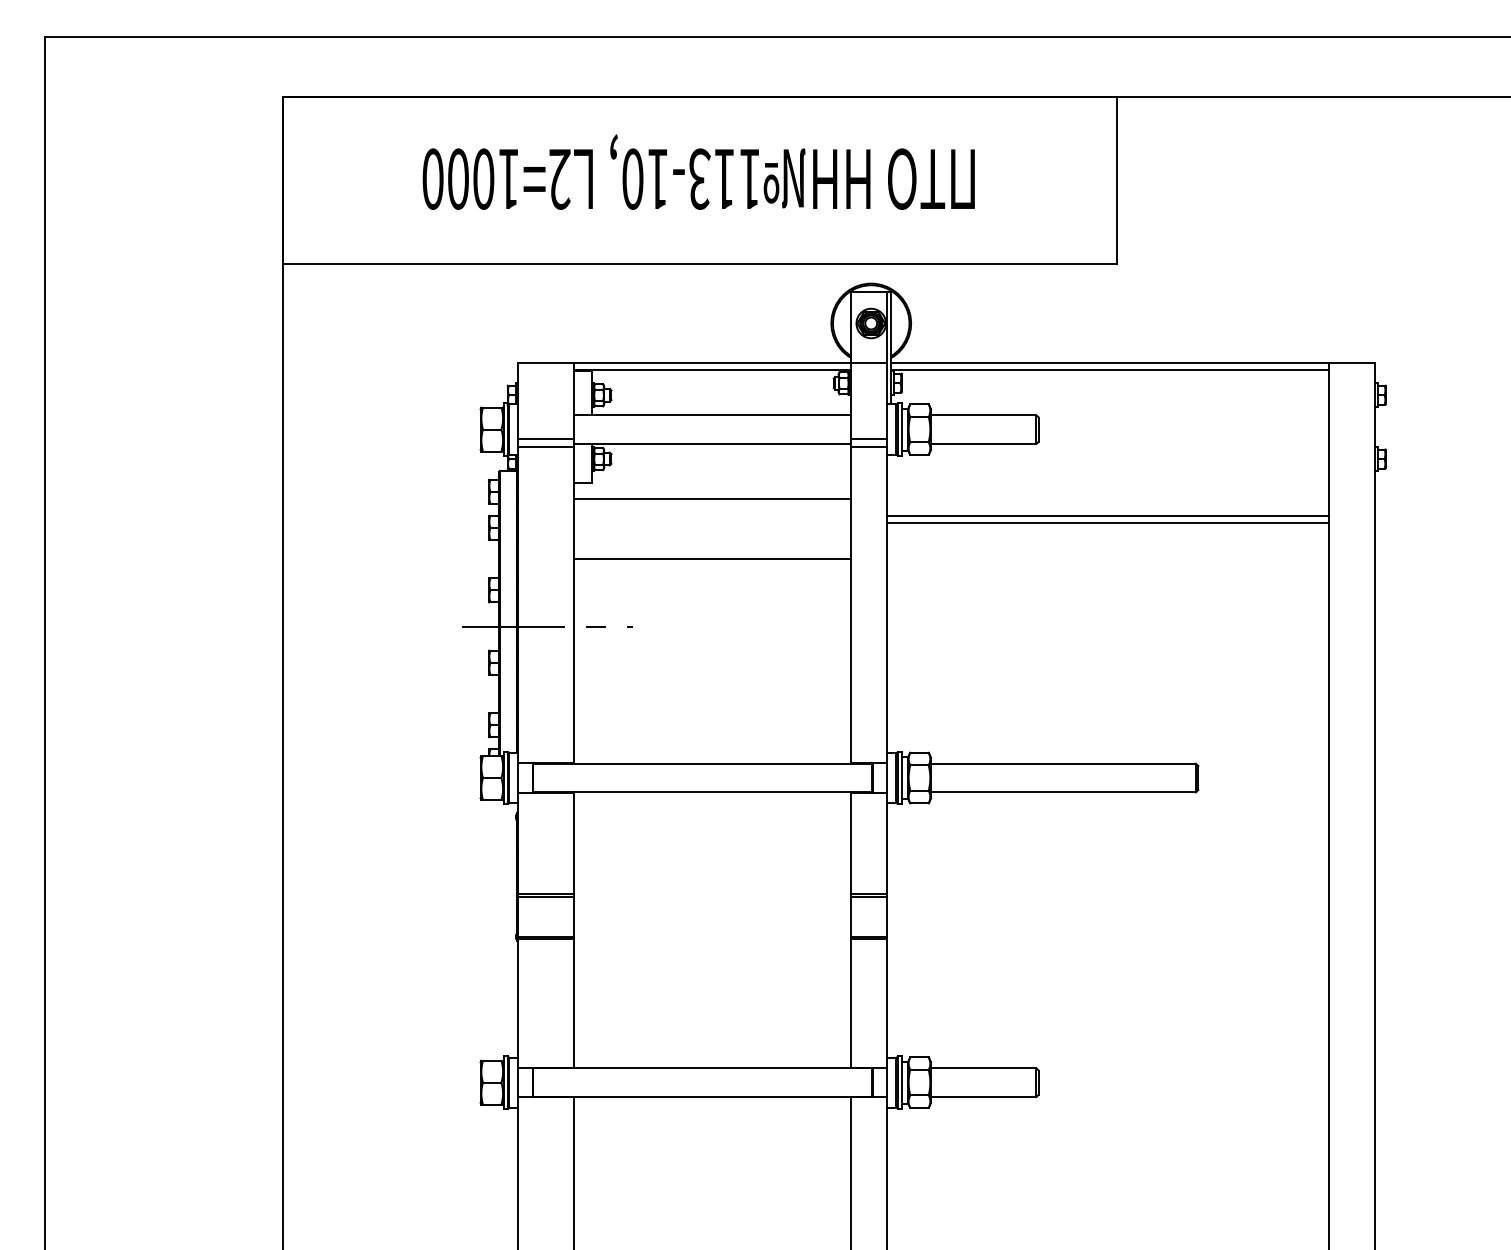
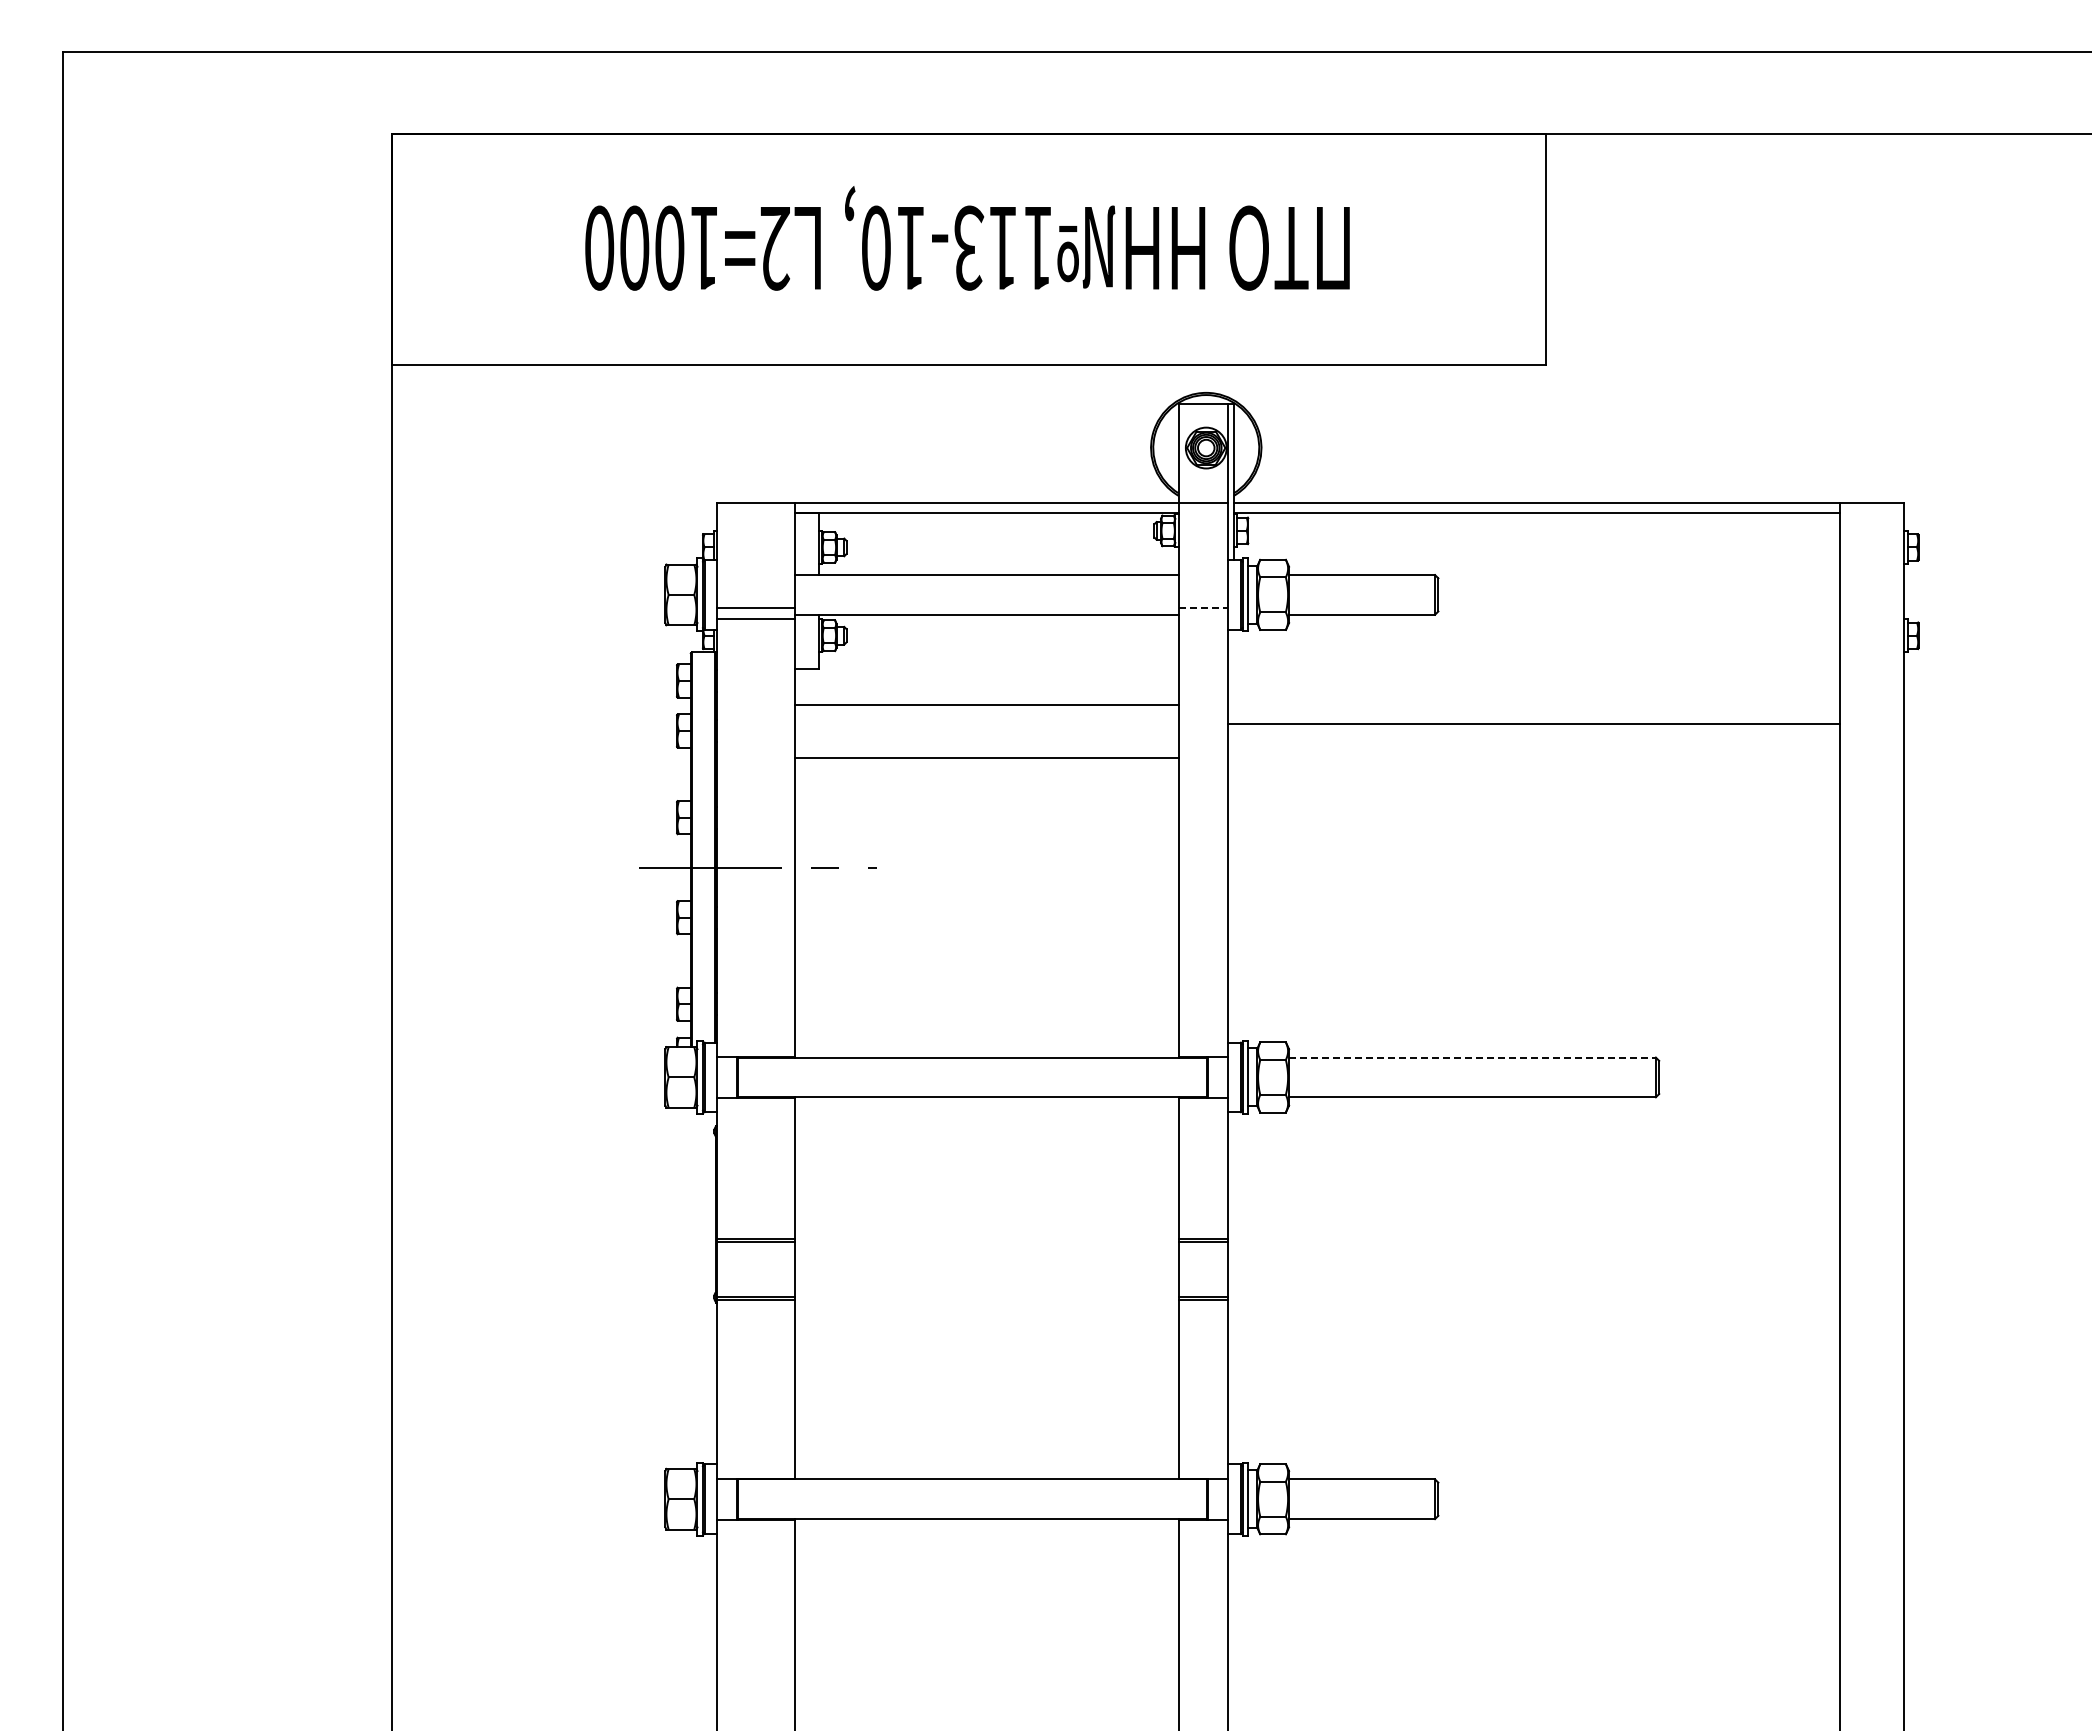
line: (869, 439) -> (1203, 608), solid -> dashed
line: (869, 447) -> (1203, 619), removed
line: (712, 498) -> (986, 757), moved
line: (1108, 515) -> (1534, 714), removed
line: (712, 558) -> (986, 704), moved
line: (1063, 763) -> (1472, 1057), solid -> dashed

